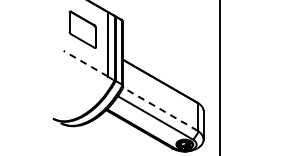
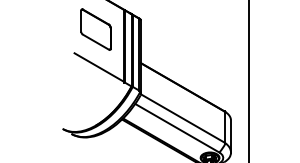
line: (85, 63) -> (98, 67), dashed -> solid
line: (160, 109) -> (182, 118), dashed -> solid

